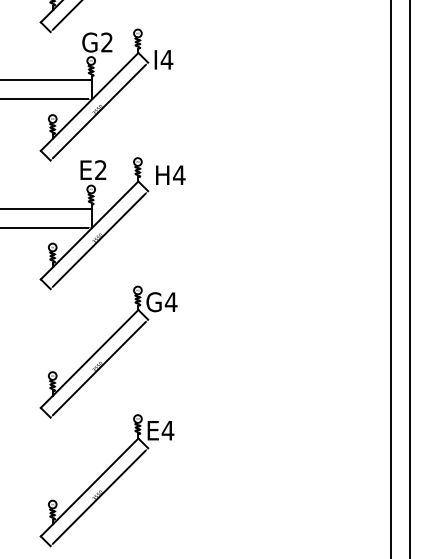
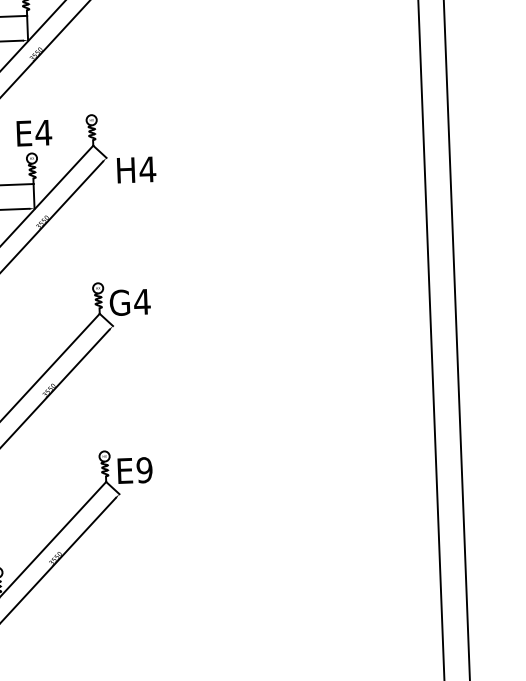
text: (100, 169) -> (43, 131), E2 -> E4
text: (170, 174) -> (136, 168), moved
text: (167, 430) -> (143, 470), E4 -> E9

